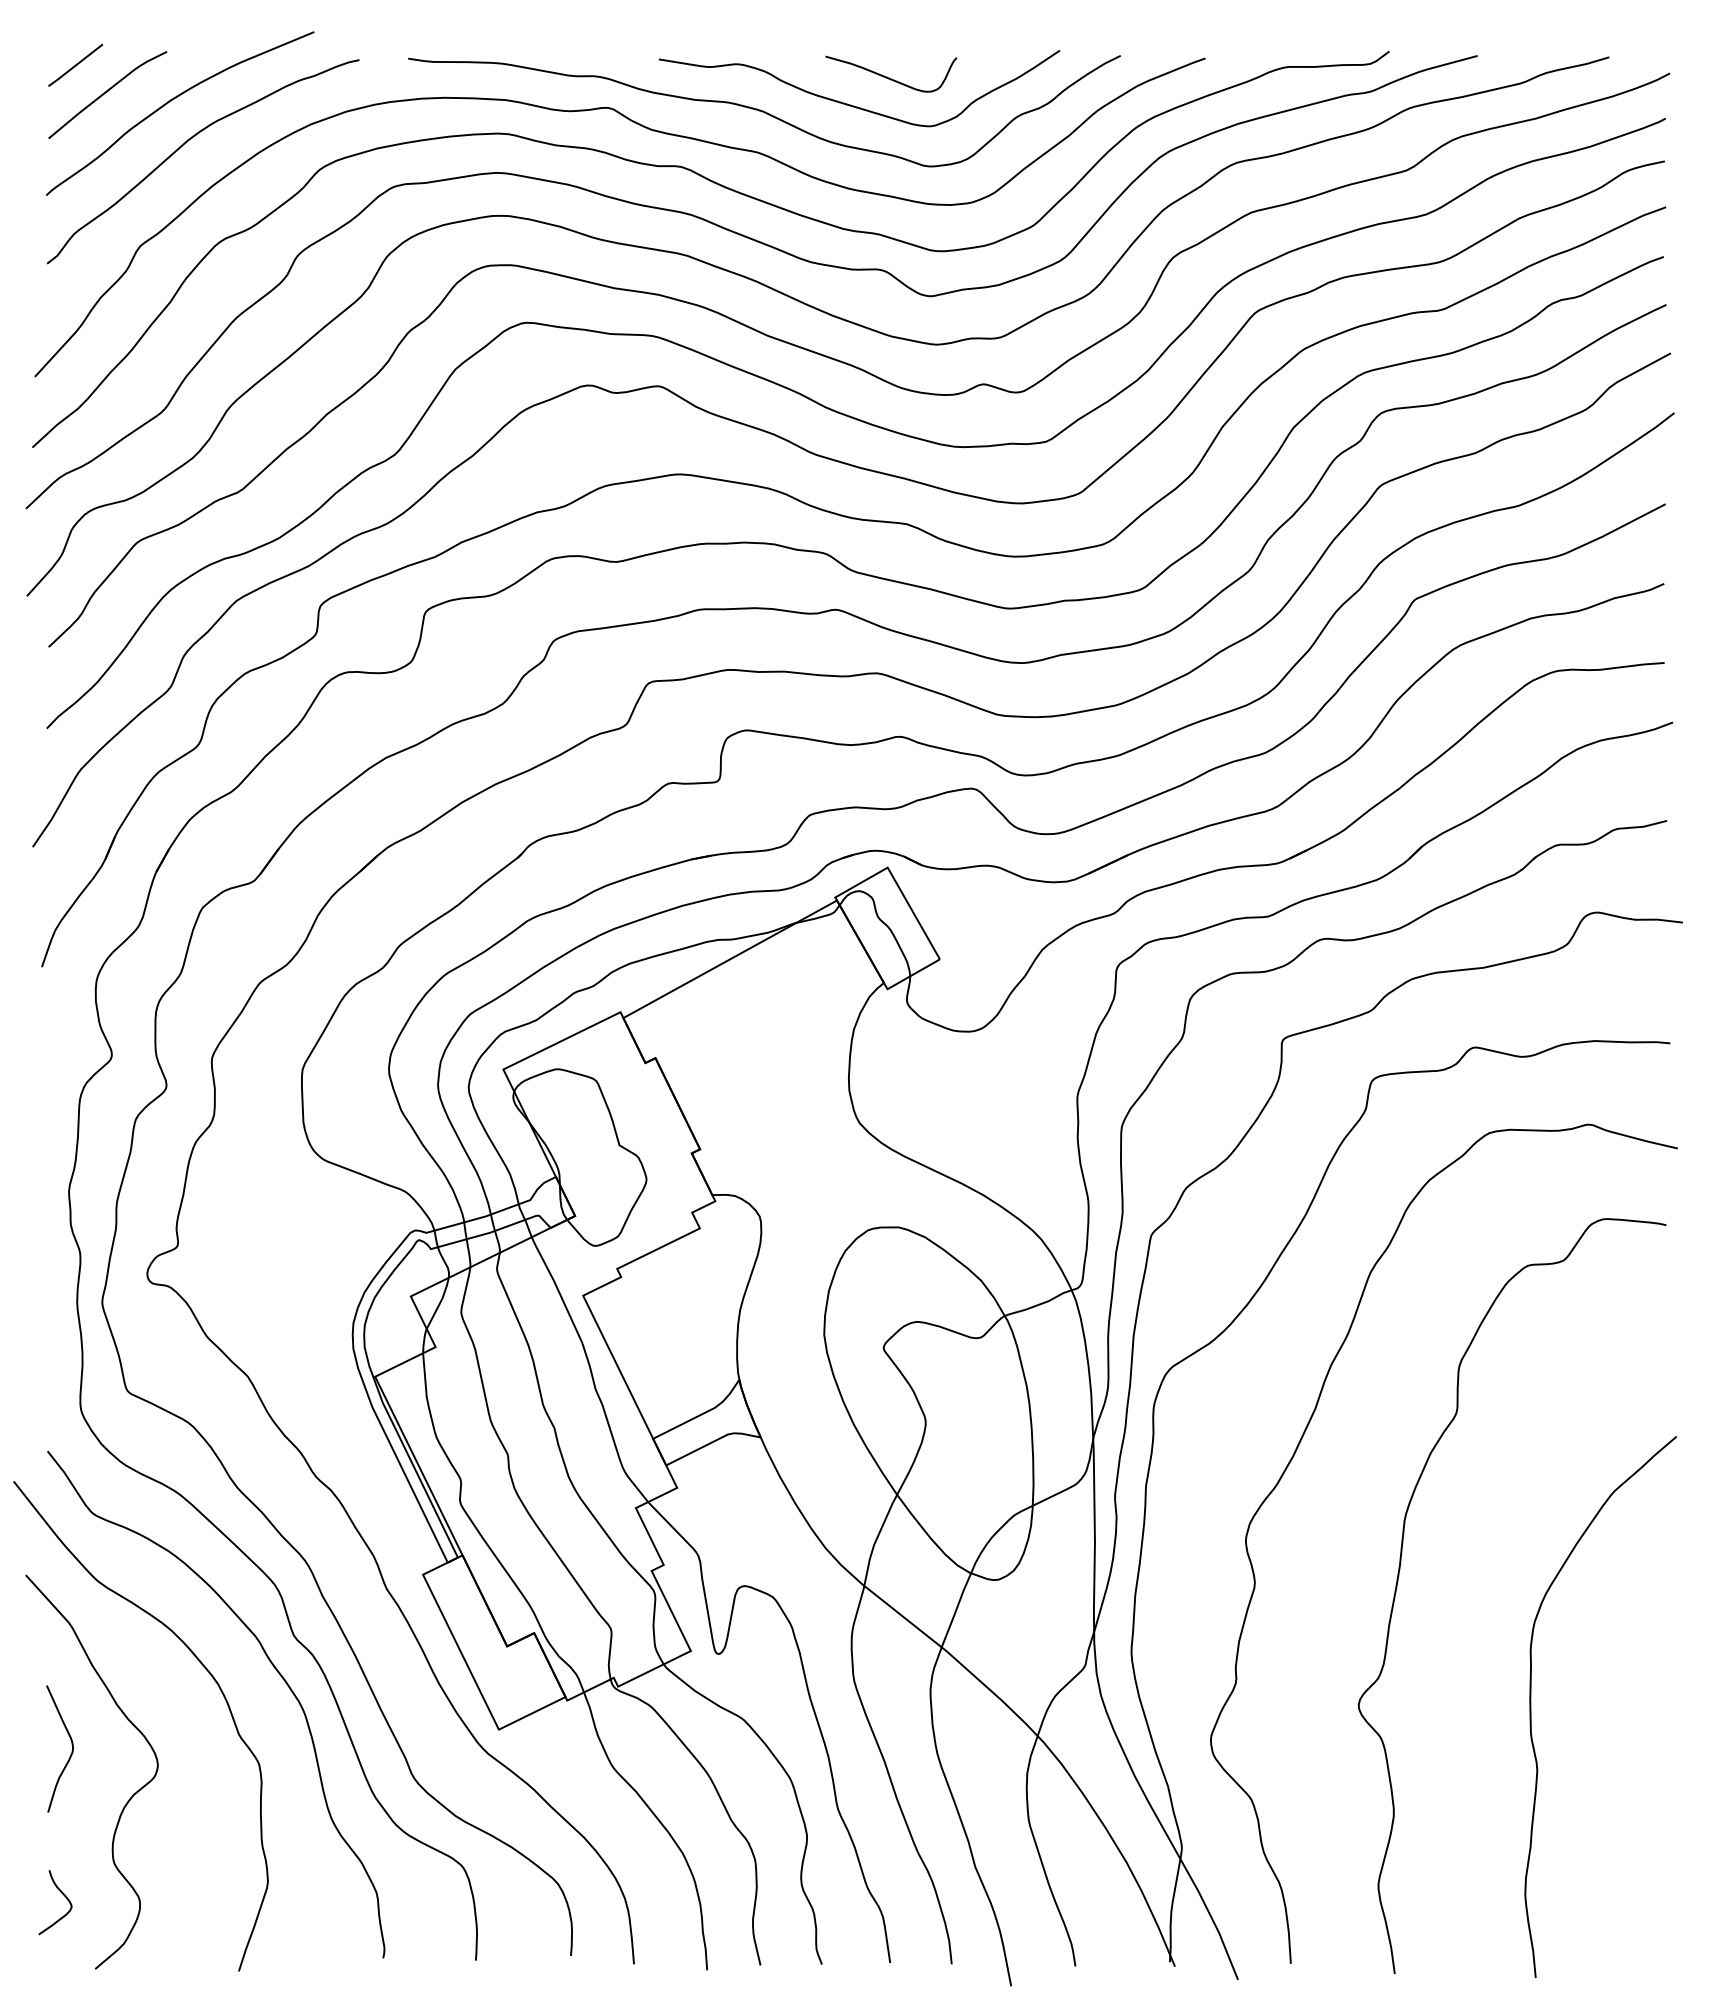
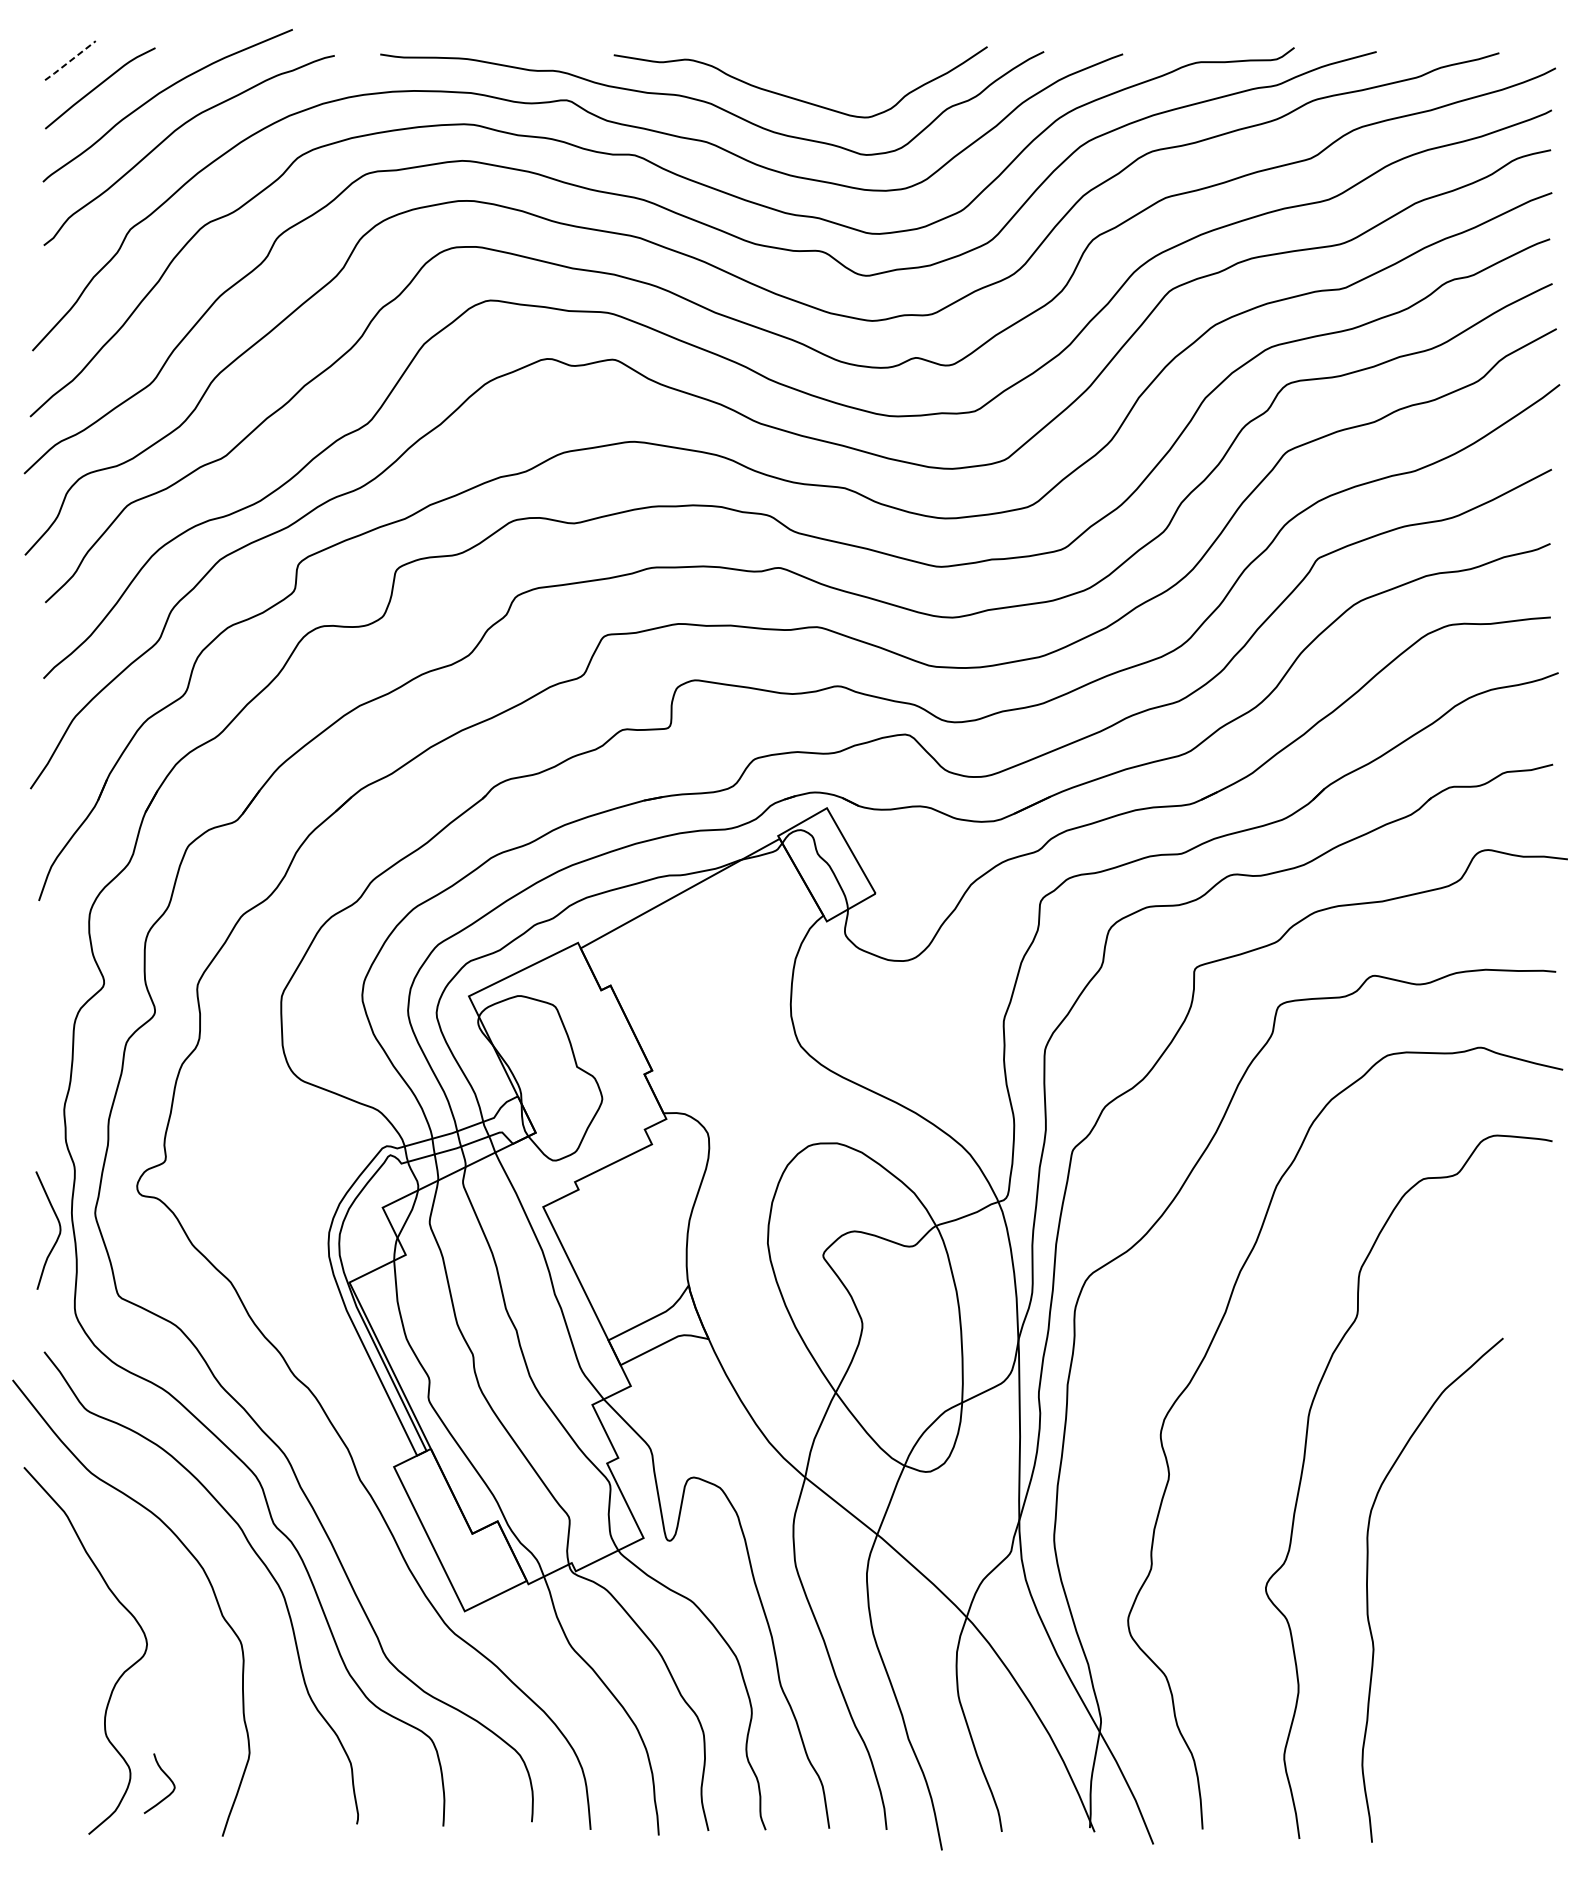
line: (75, 65) -> (70, 60), solid -> dashed
curve: (889, 77) -> (828, 72), removed
curve: (1531, 1706) -> (1368, 1589), moved
curve: (71, 1750) -> (59, 1231), moved
curve: (62, 1894) -> (166, 1776), moved

